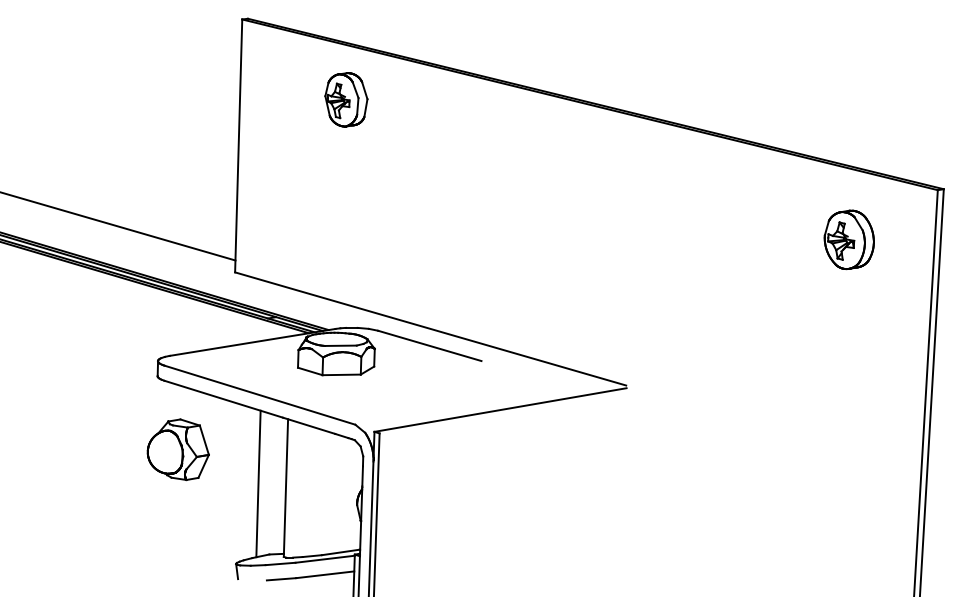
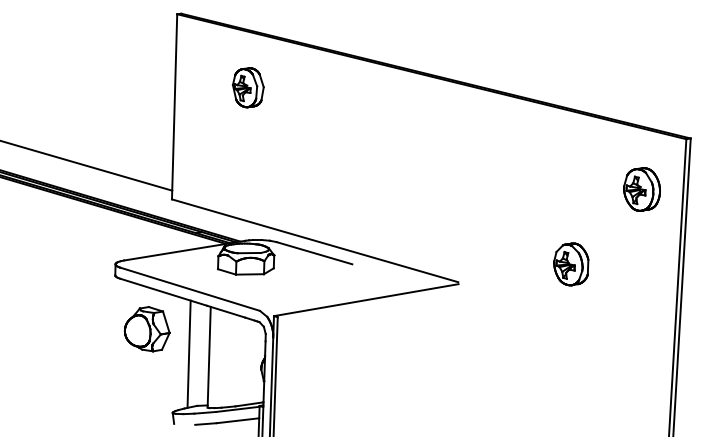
part: (346, 99) -> (248, 87), moved
part: (848, 239) -> (641, 189), moved
part: (780, 360) -> (571, 263), added
part: (177, 449) -> (146, 329), moved

